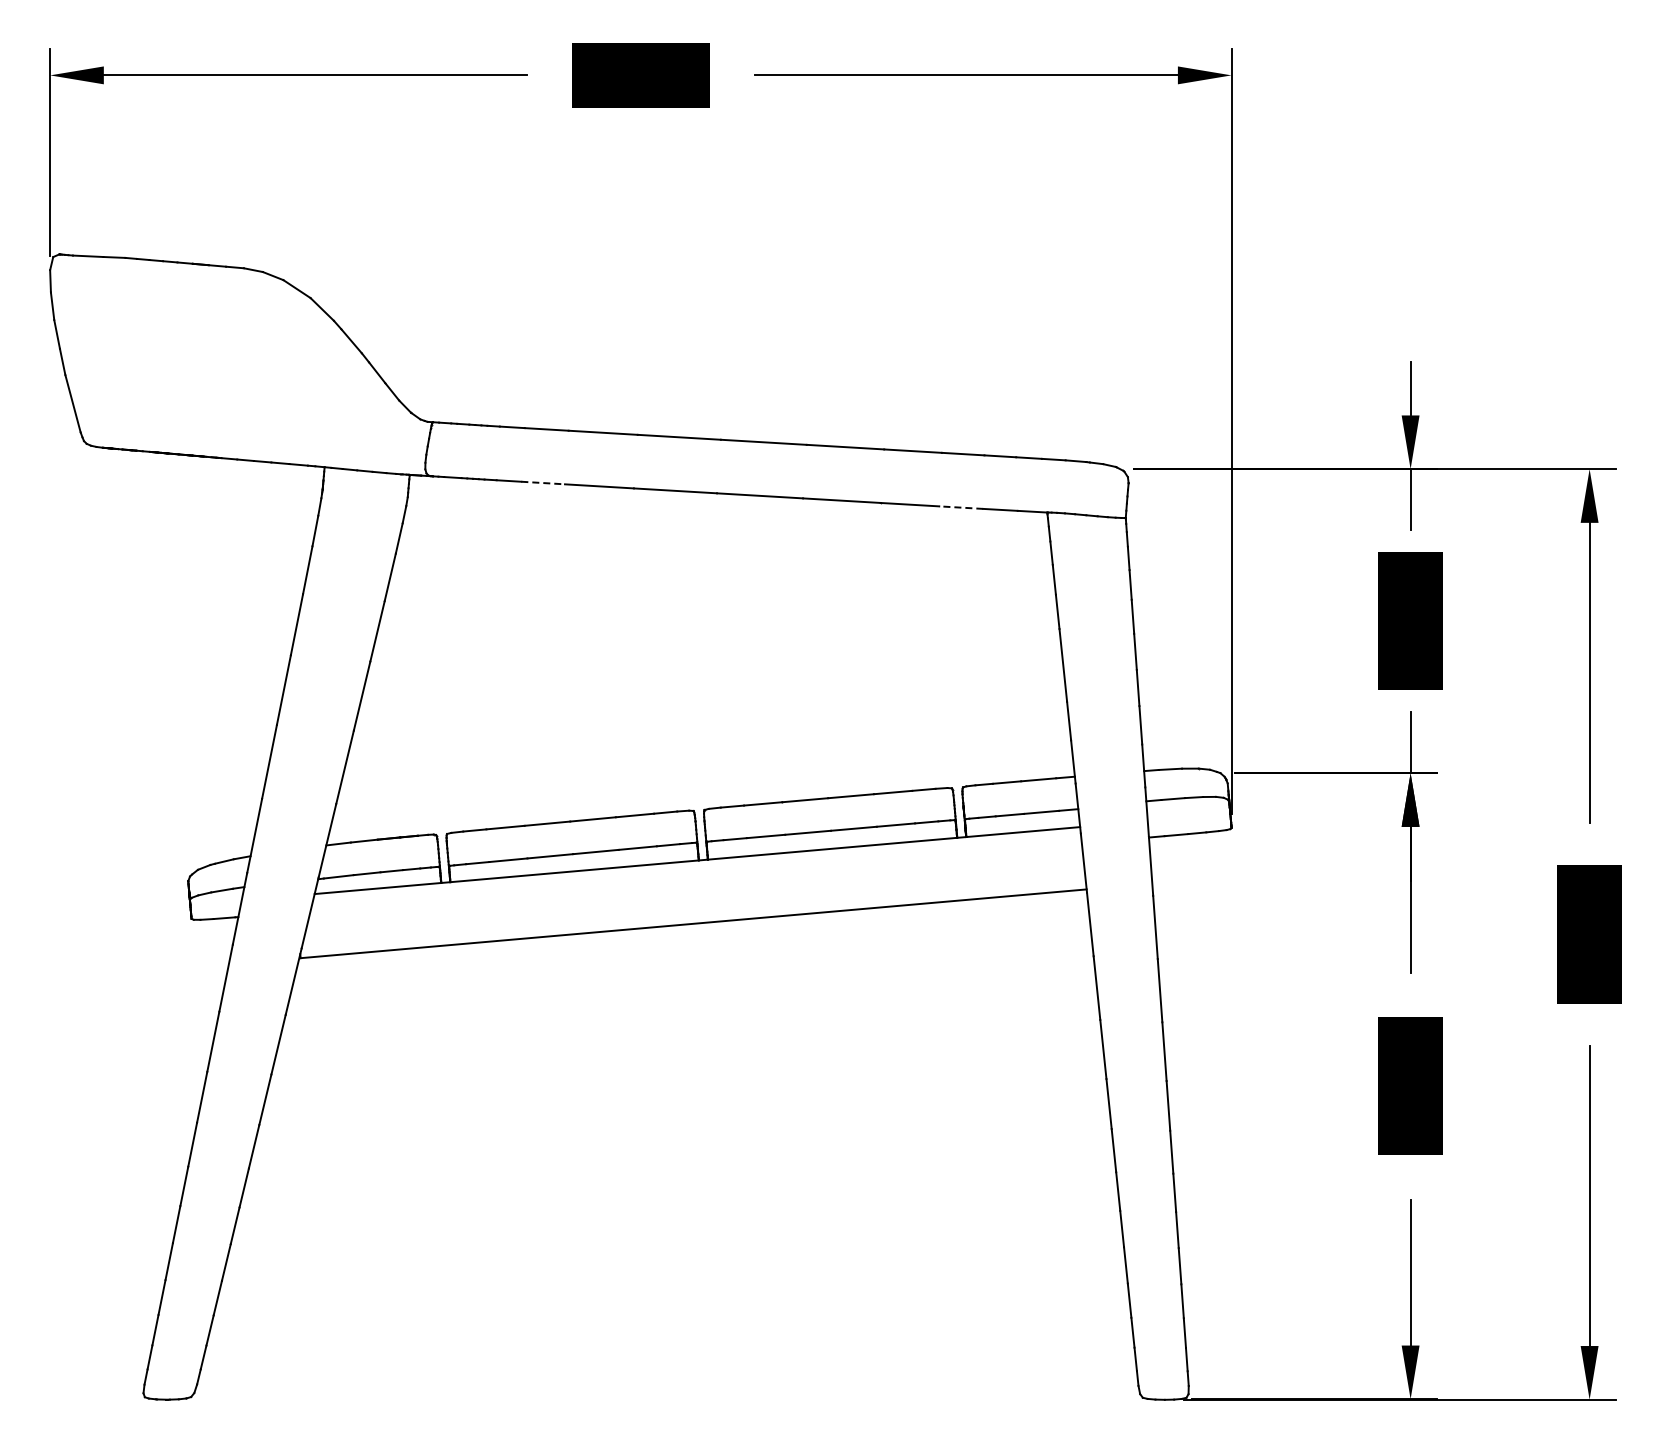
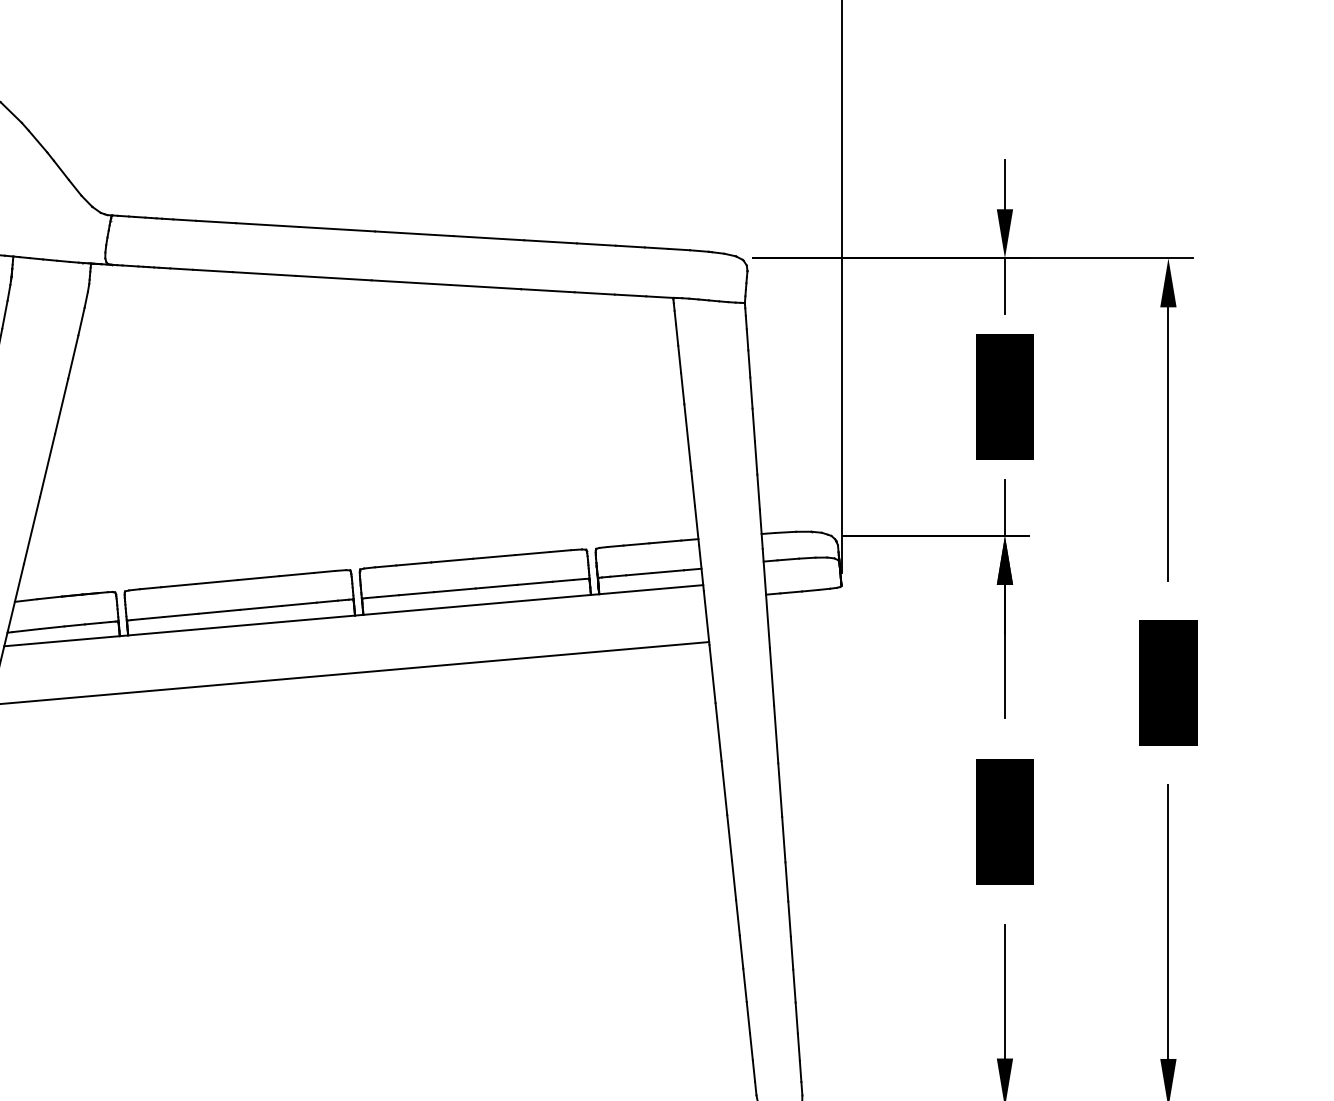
line: (543, 483) -> (213, 271), dashed -> solid
line: (960, 507) -> (593, 293), dashed -> solid

